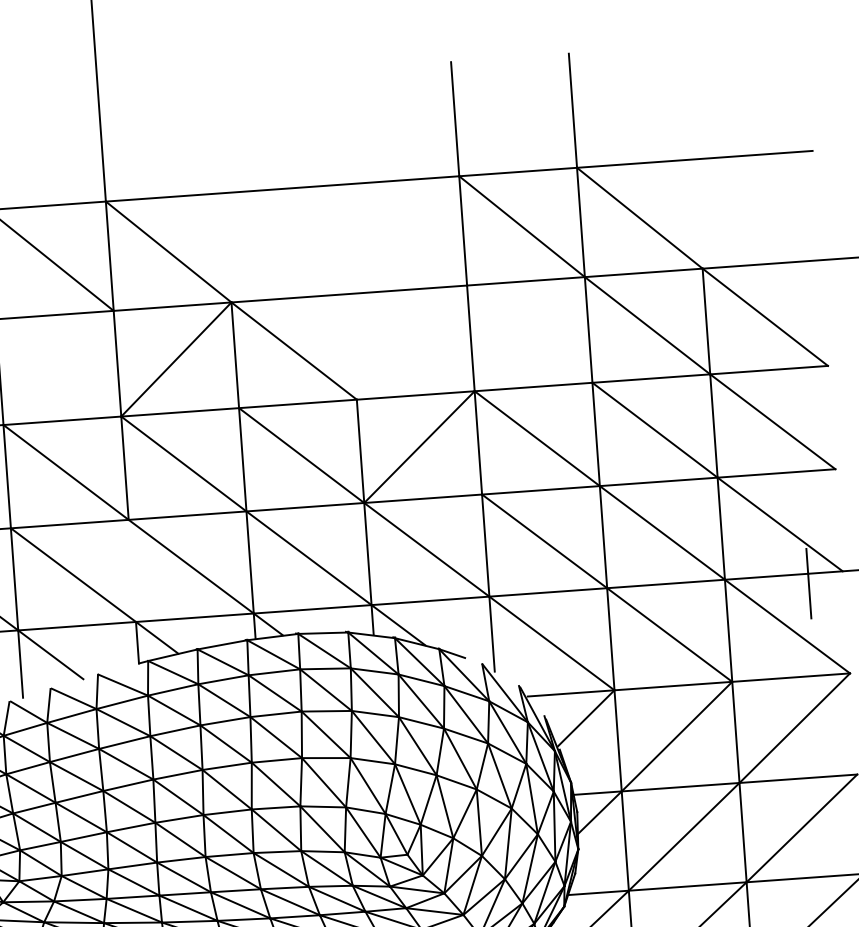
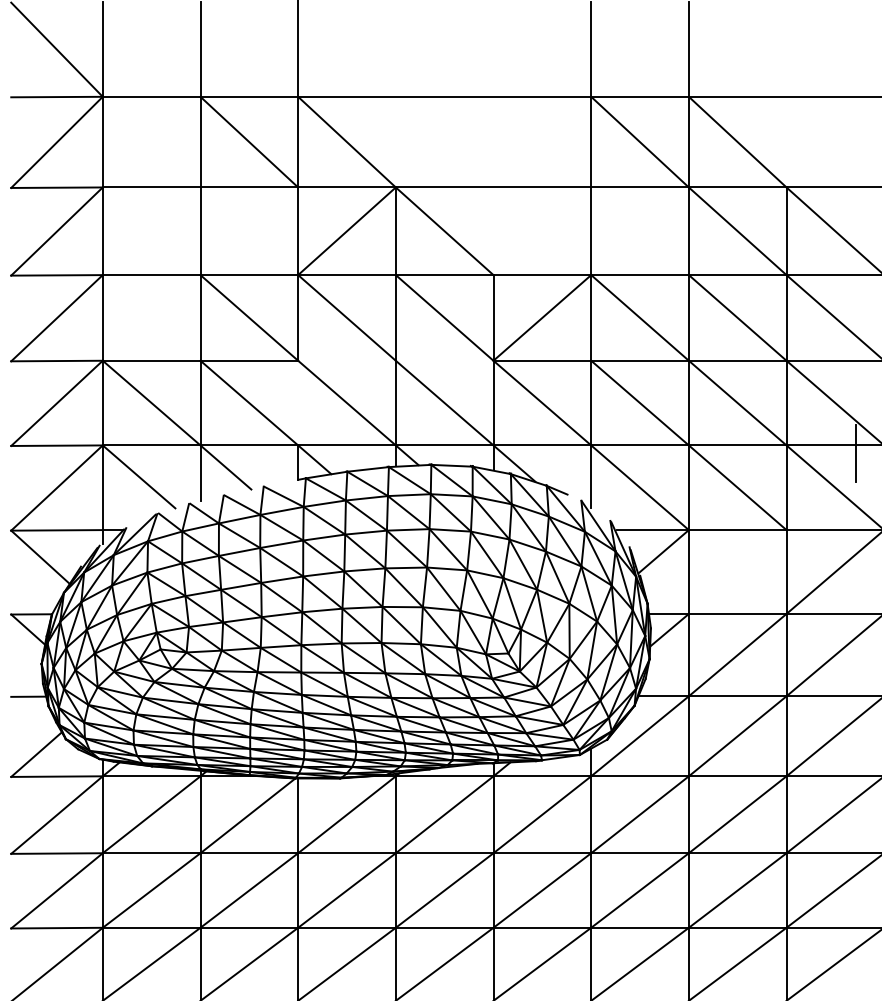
line: (246, 511) -> (395, 360), removed
line: (676, 736) -> (737, 571), removed

